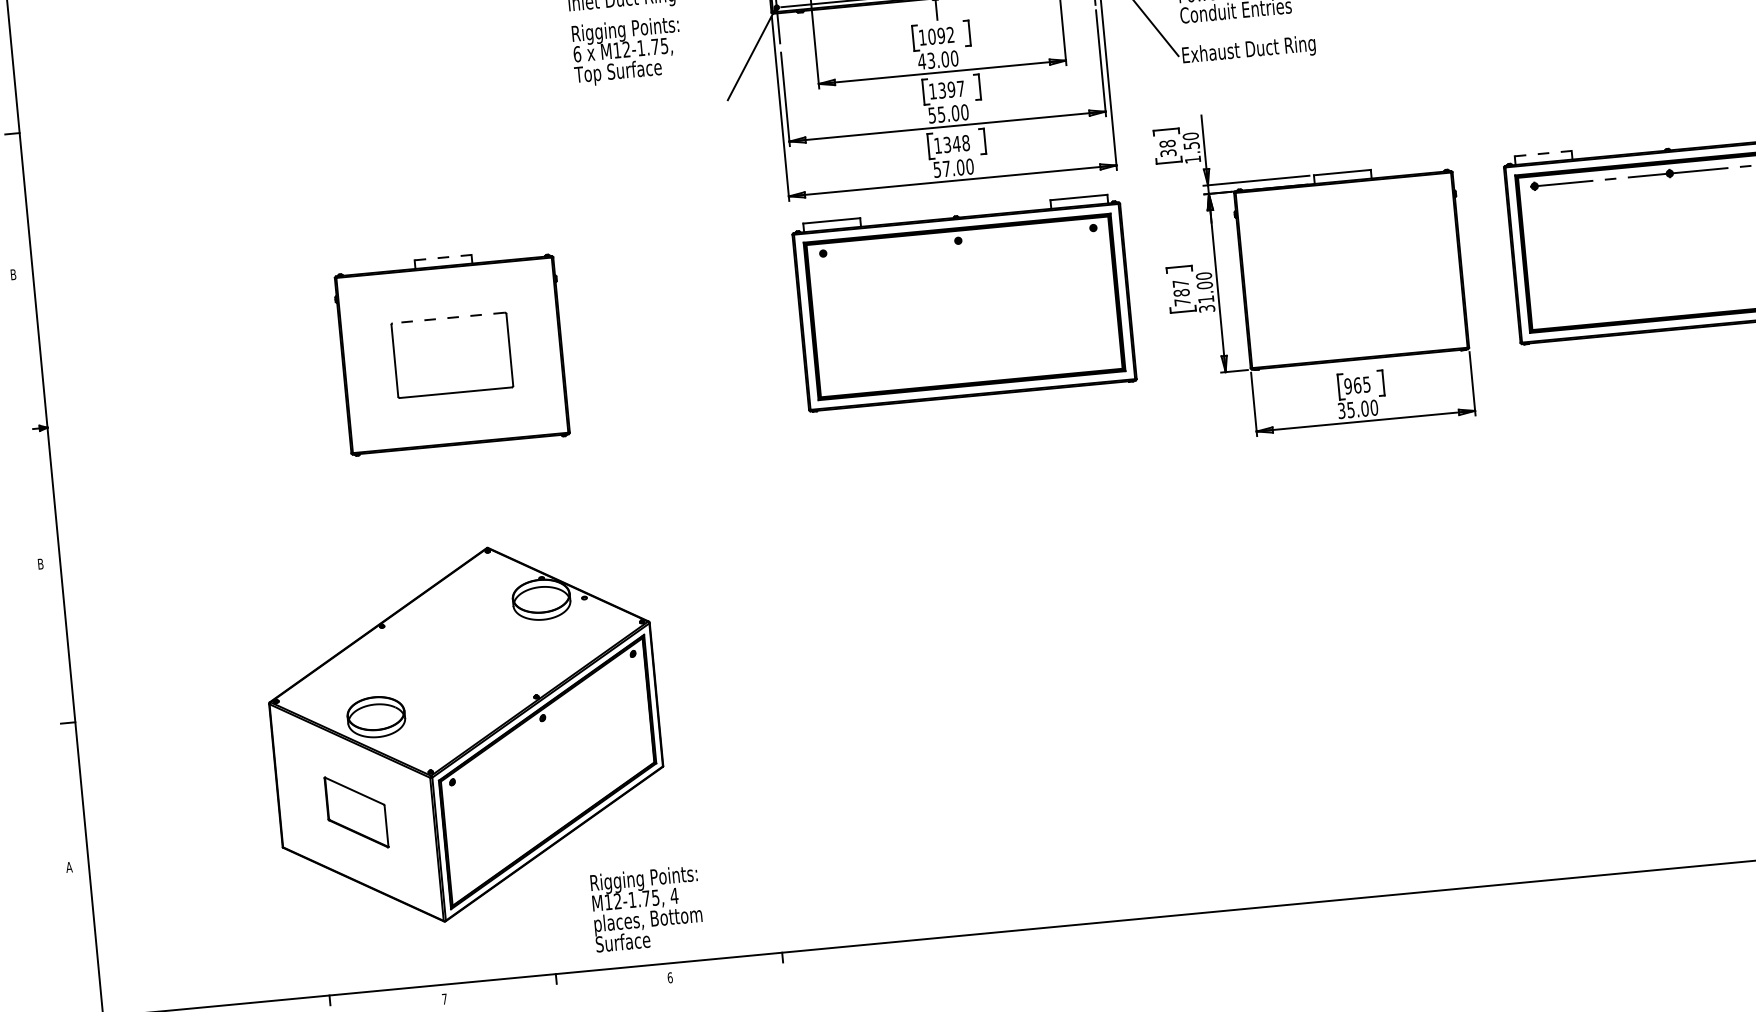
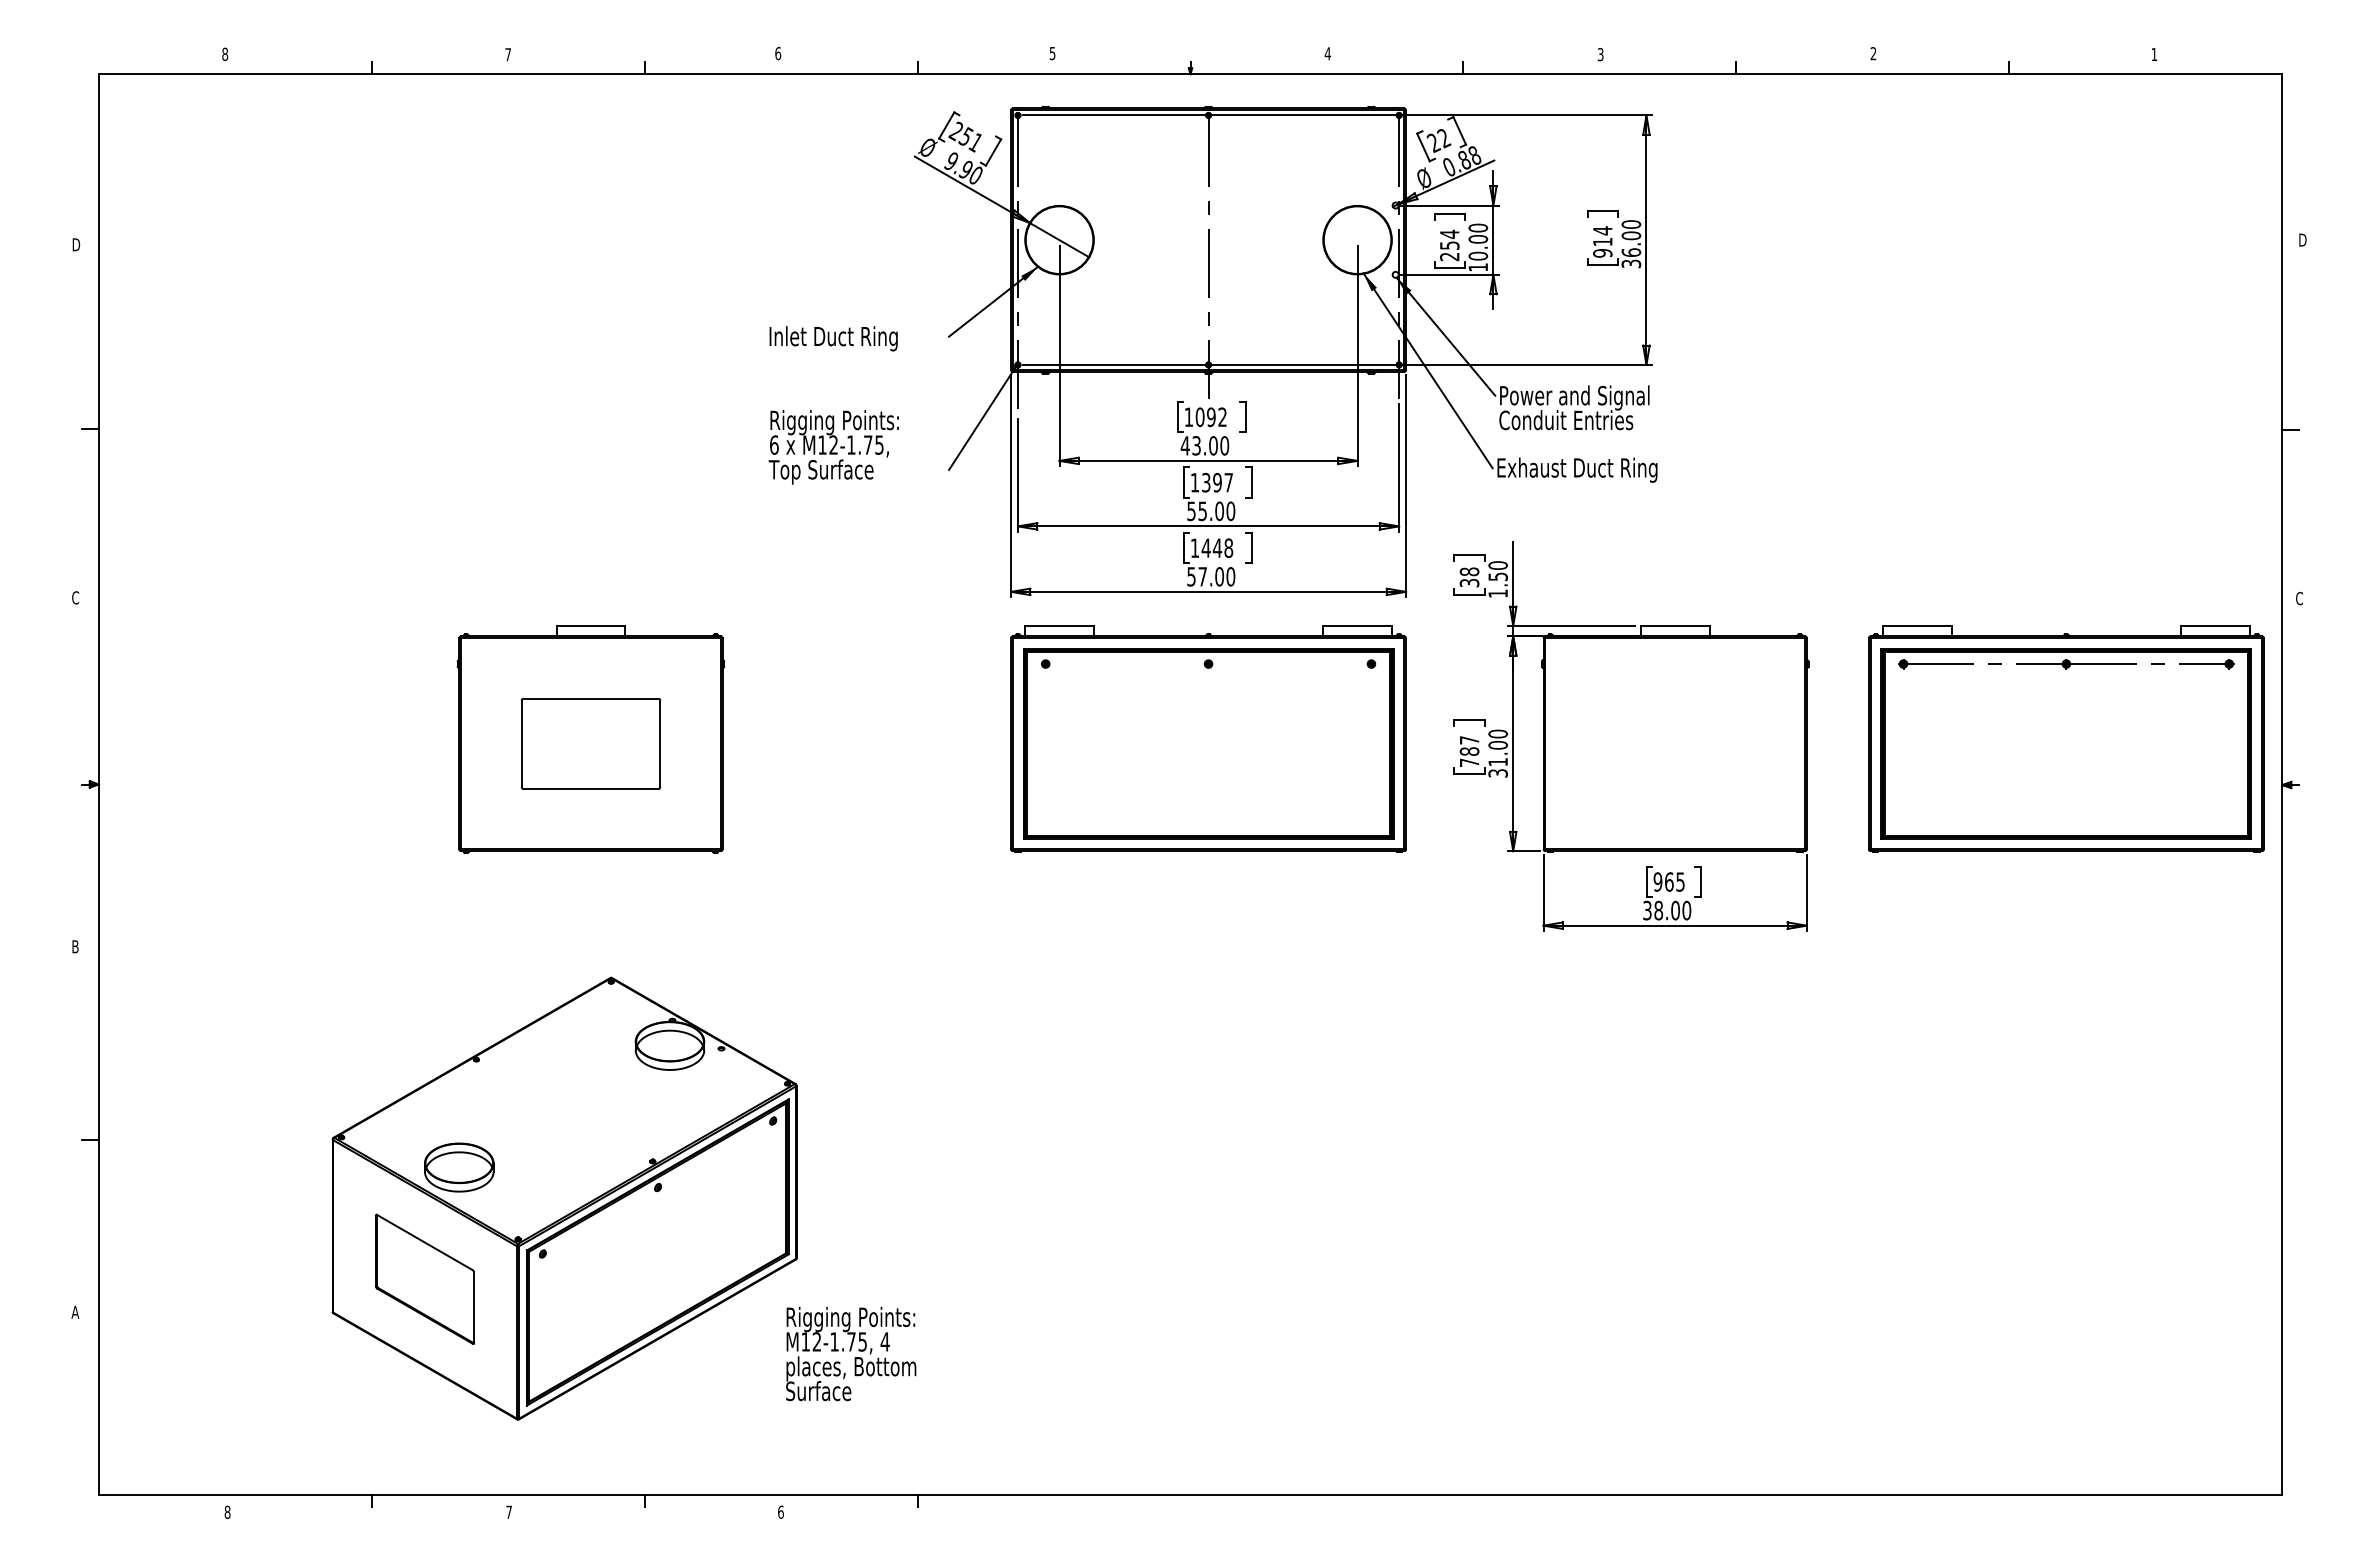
text: (626, 51) -> (833, 447), moved
text: (946, 145) -> (1205, 548), 1348 -> 1448
line: (1543, 153) -> (1917, 625), dashed -> solid
line: (443, 257) -> (591, 625), dashed -> solid
text: (13, 274) -> (75, 597), B -> C
line: (448, 317) -> (590, 698), dashed -> solid
text: (1350, 409) -> (1658, 910), 35.00 -> 38.00
part: (356, 811) -> (424, 1278), size x1.43
text: (647, 908) -> (851, 1353), moved

